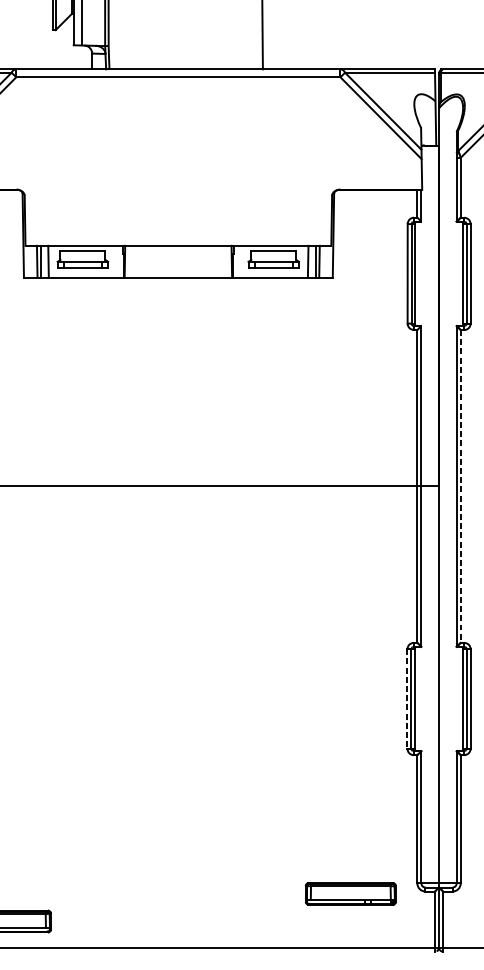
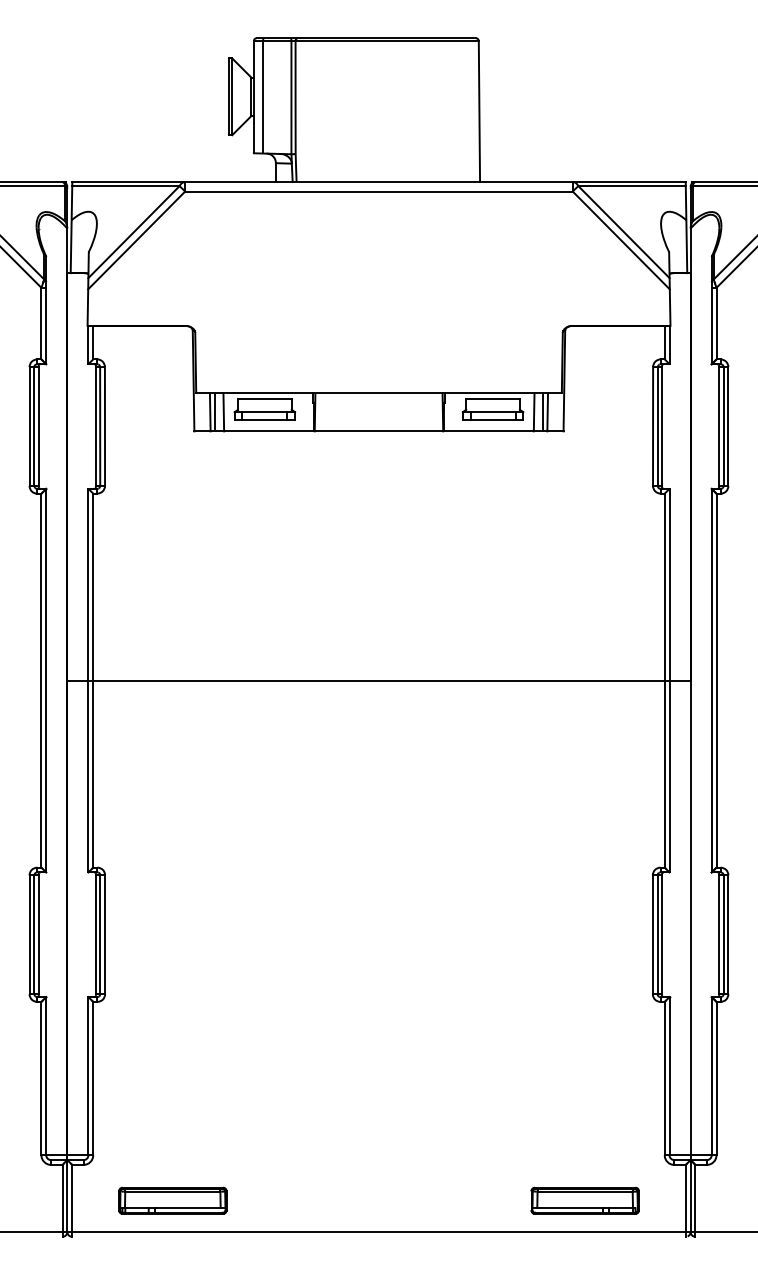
line: (460, 486) -> (716, 680), dashed -> solid
line: (407, 699) -> (652, 935), dashed -> solid
part: (350, 893) -> (584, 1200), moved

